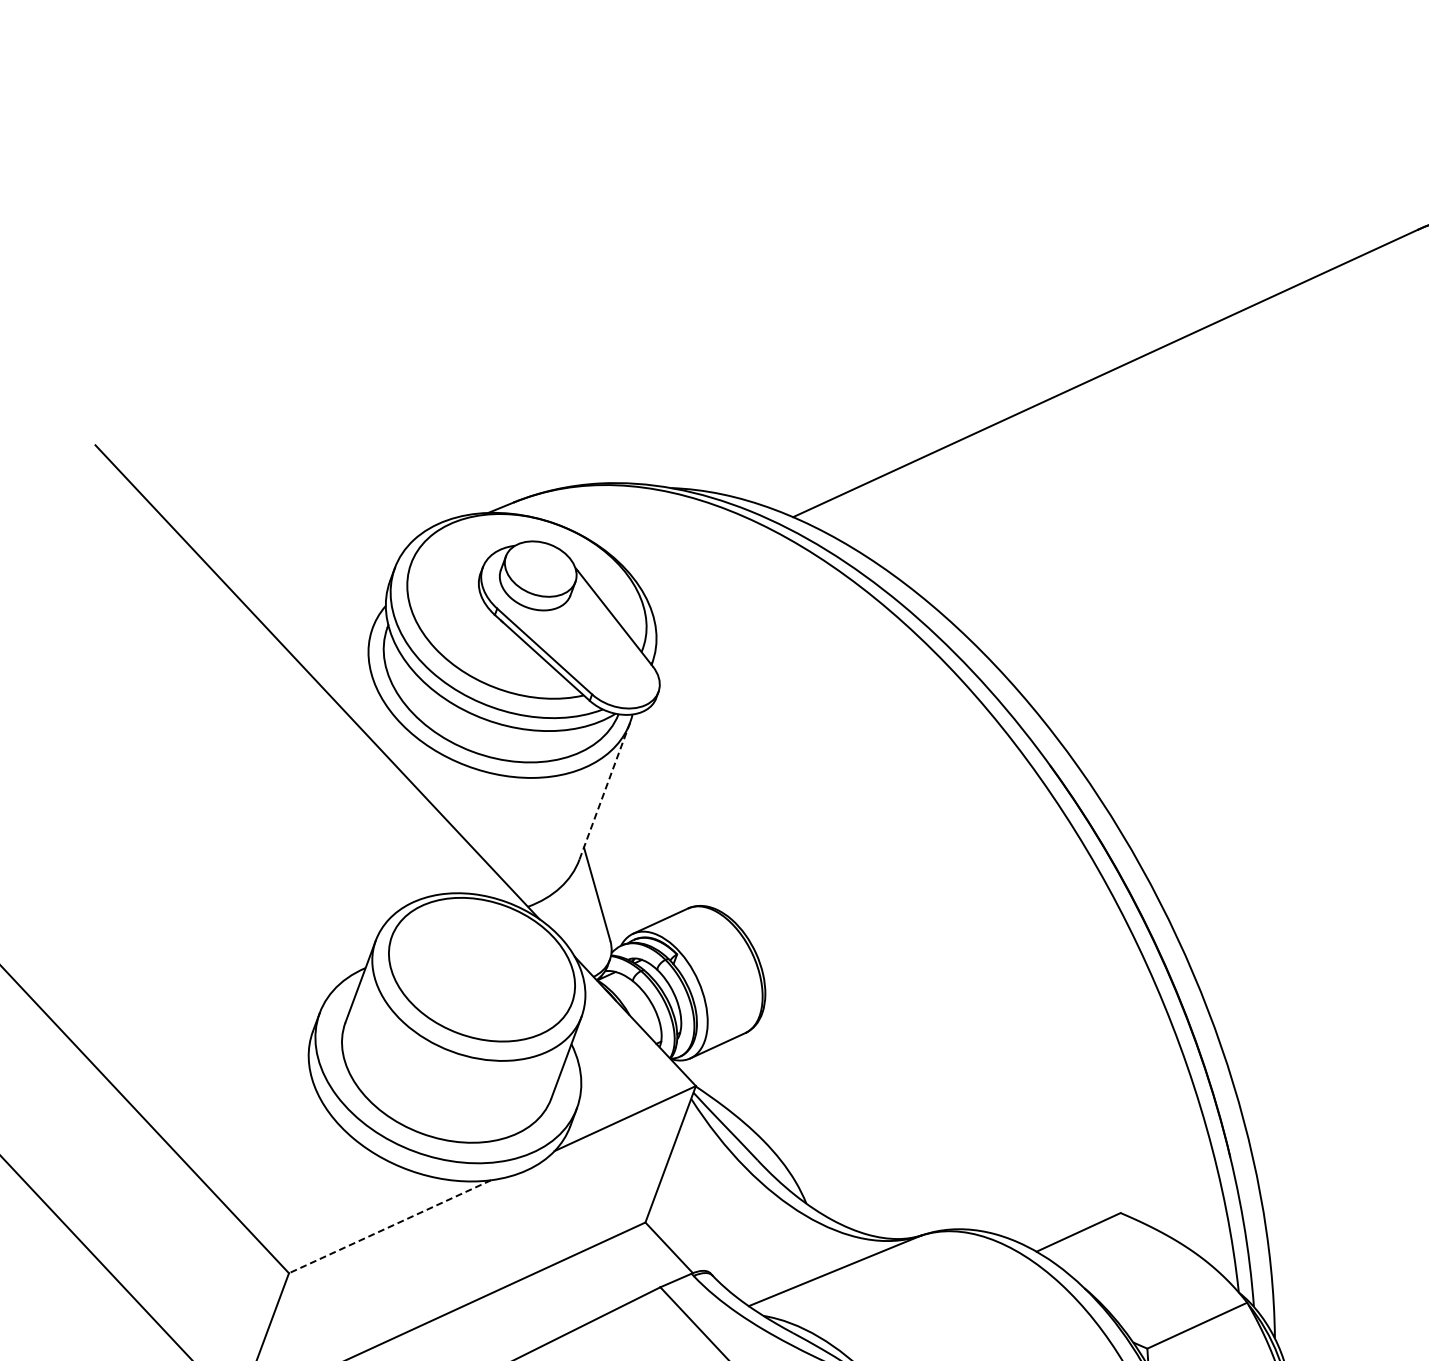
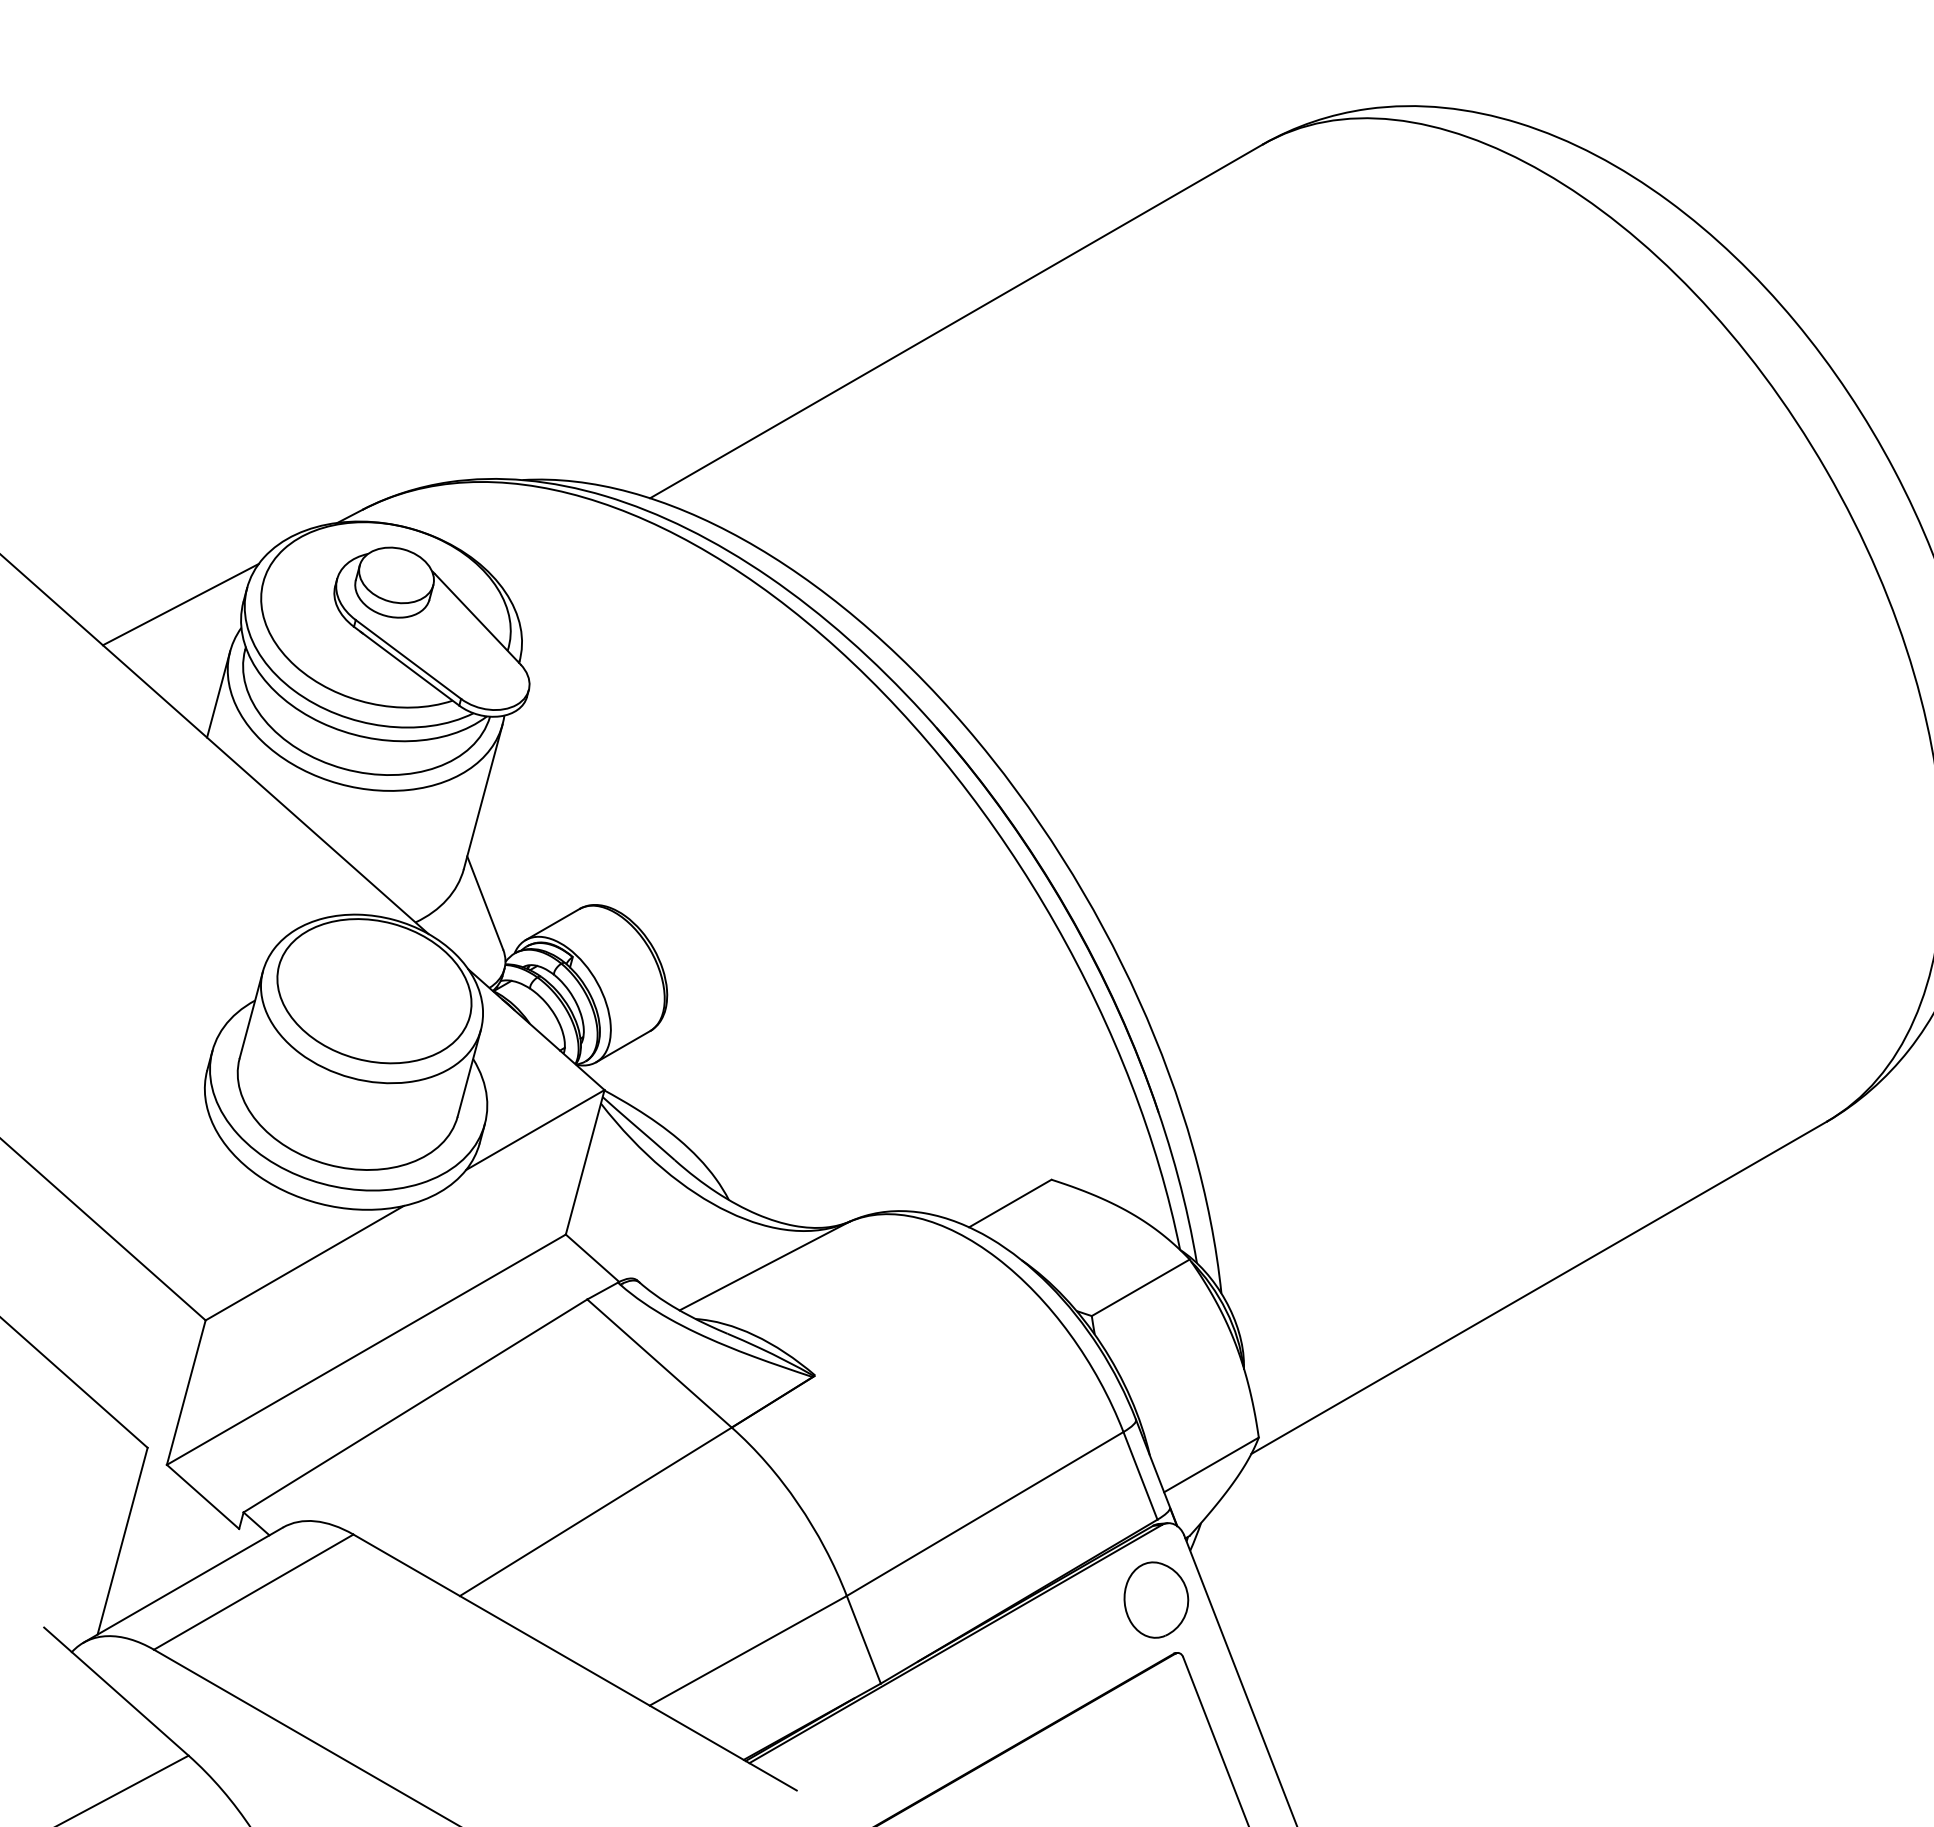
line: (328, 577) -> (180, 604), added
line: (357, 668) -> (218, 694), added
line: (605, 790) -> (483, 796), dashed -> solid
line: (389, 1227) -> (304, 1263), dashed -> solid

